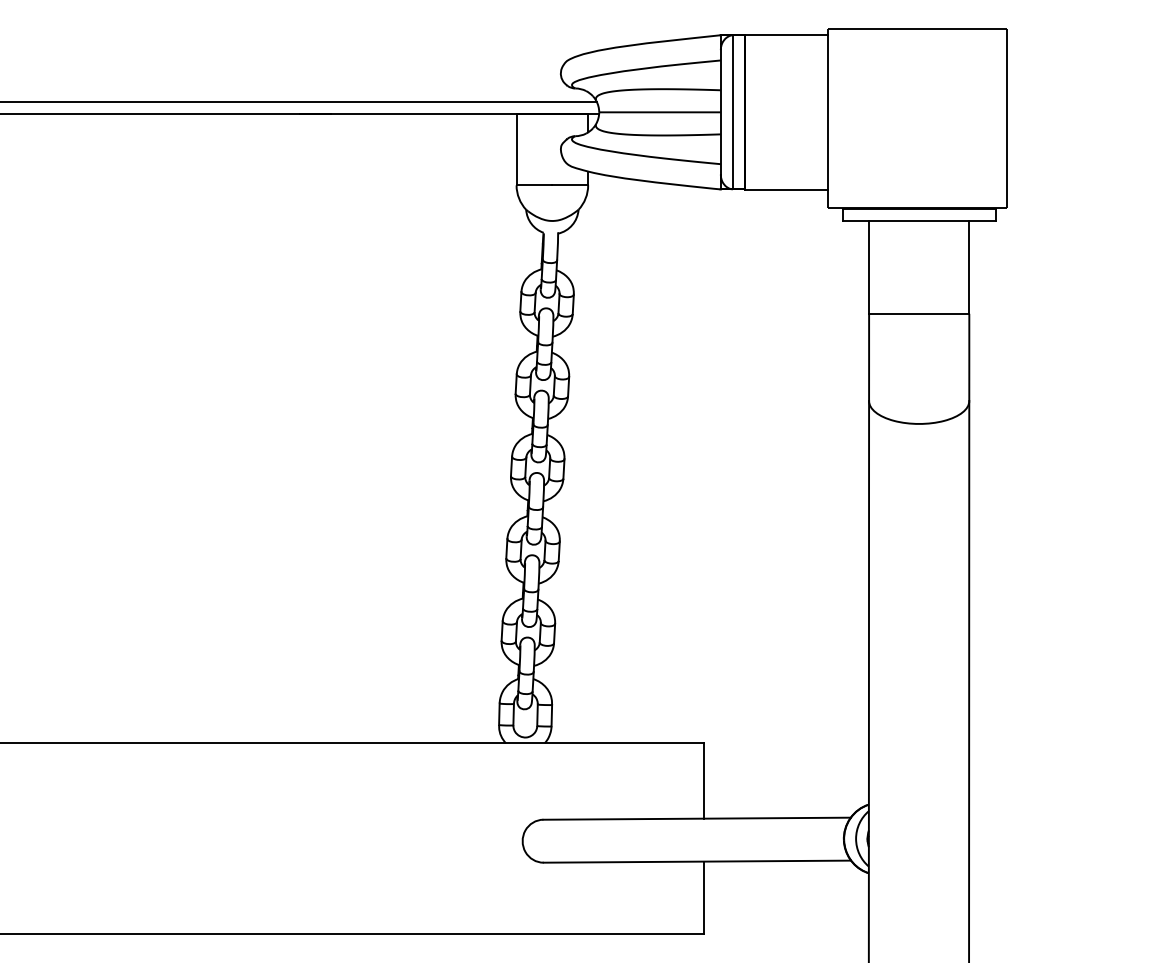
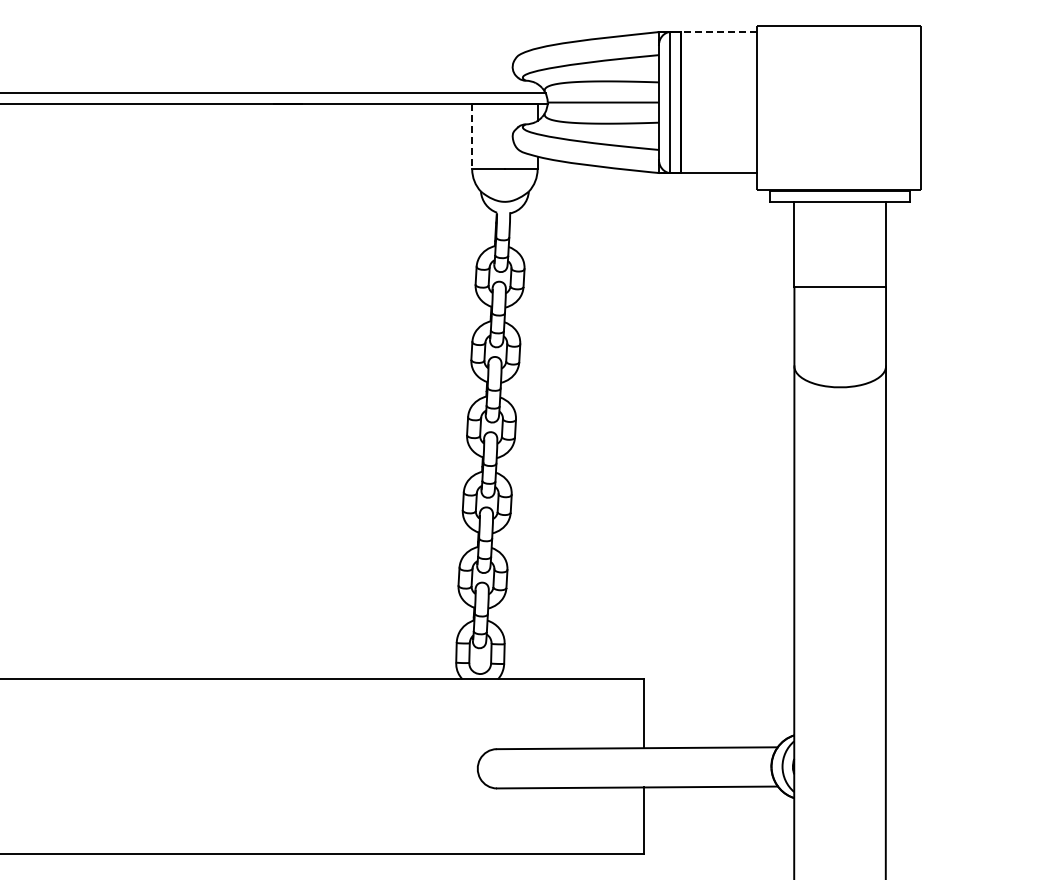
line: (786, 34) -> (718, 31), solid -> dashed
line: (516, 149) -> (472, 136), solid -> dashed

